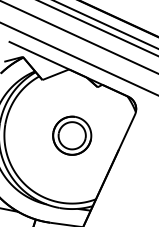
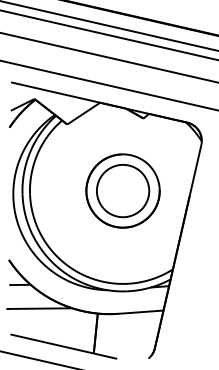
part: (71, 135) -> (122, 190), size x1.4

